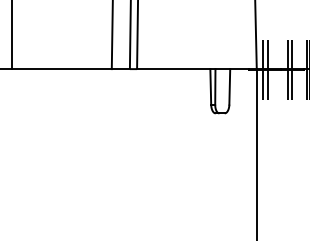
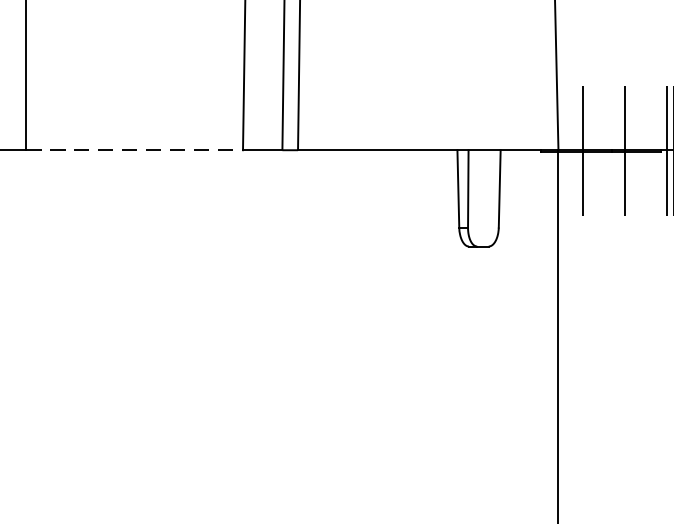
line: (62, 69) -> (135, 151), solid -> dashed
line: (263, 69) -> (573, 151), removed
line: (292, 69) -> (636, 151), removed

